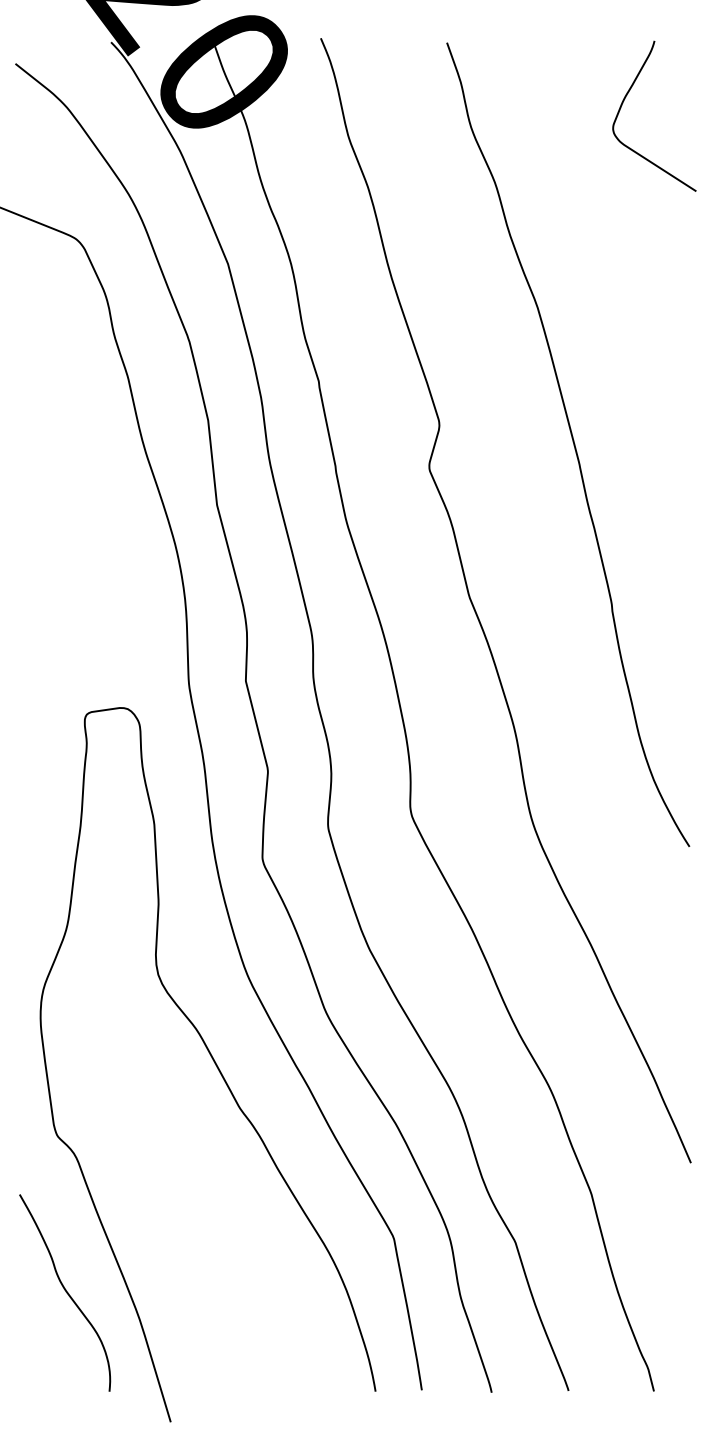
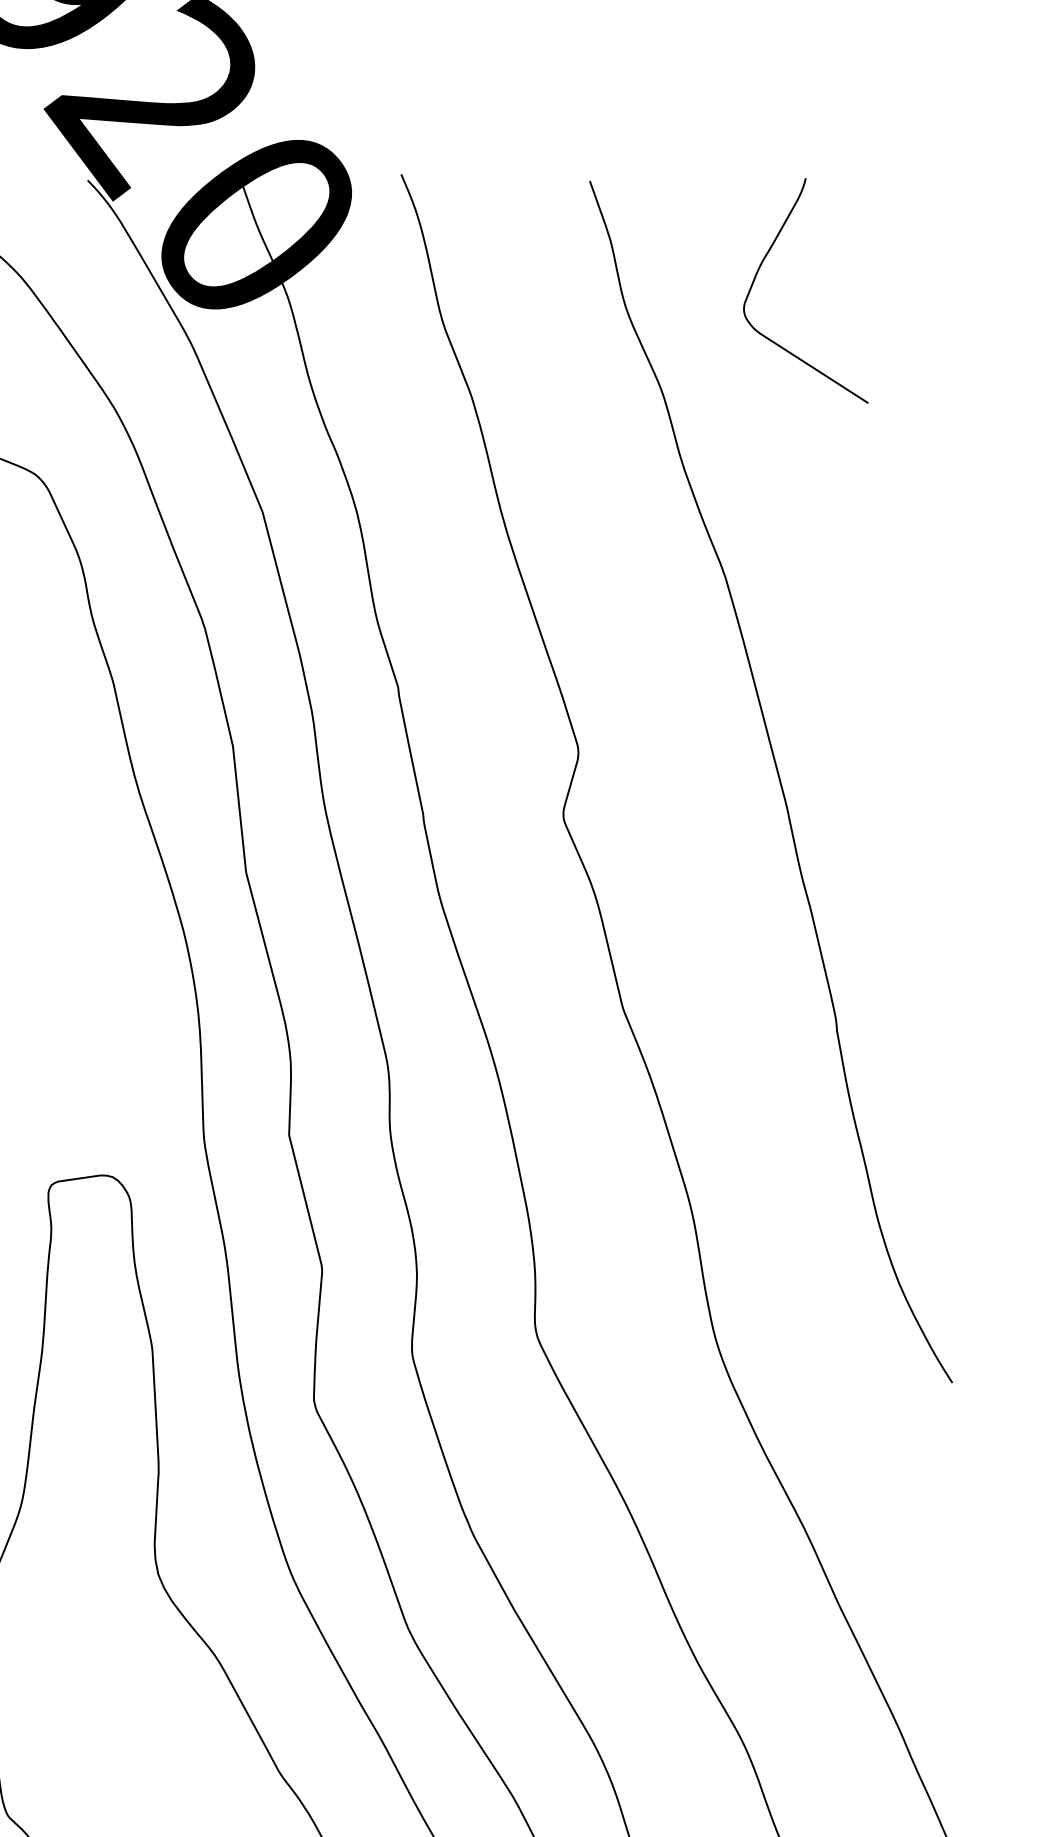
curve: (624, 101) -> (760, 268), moved

